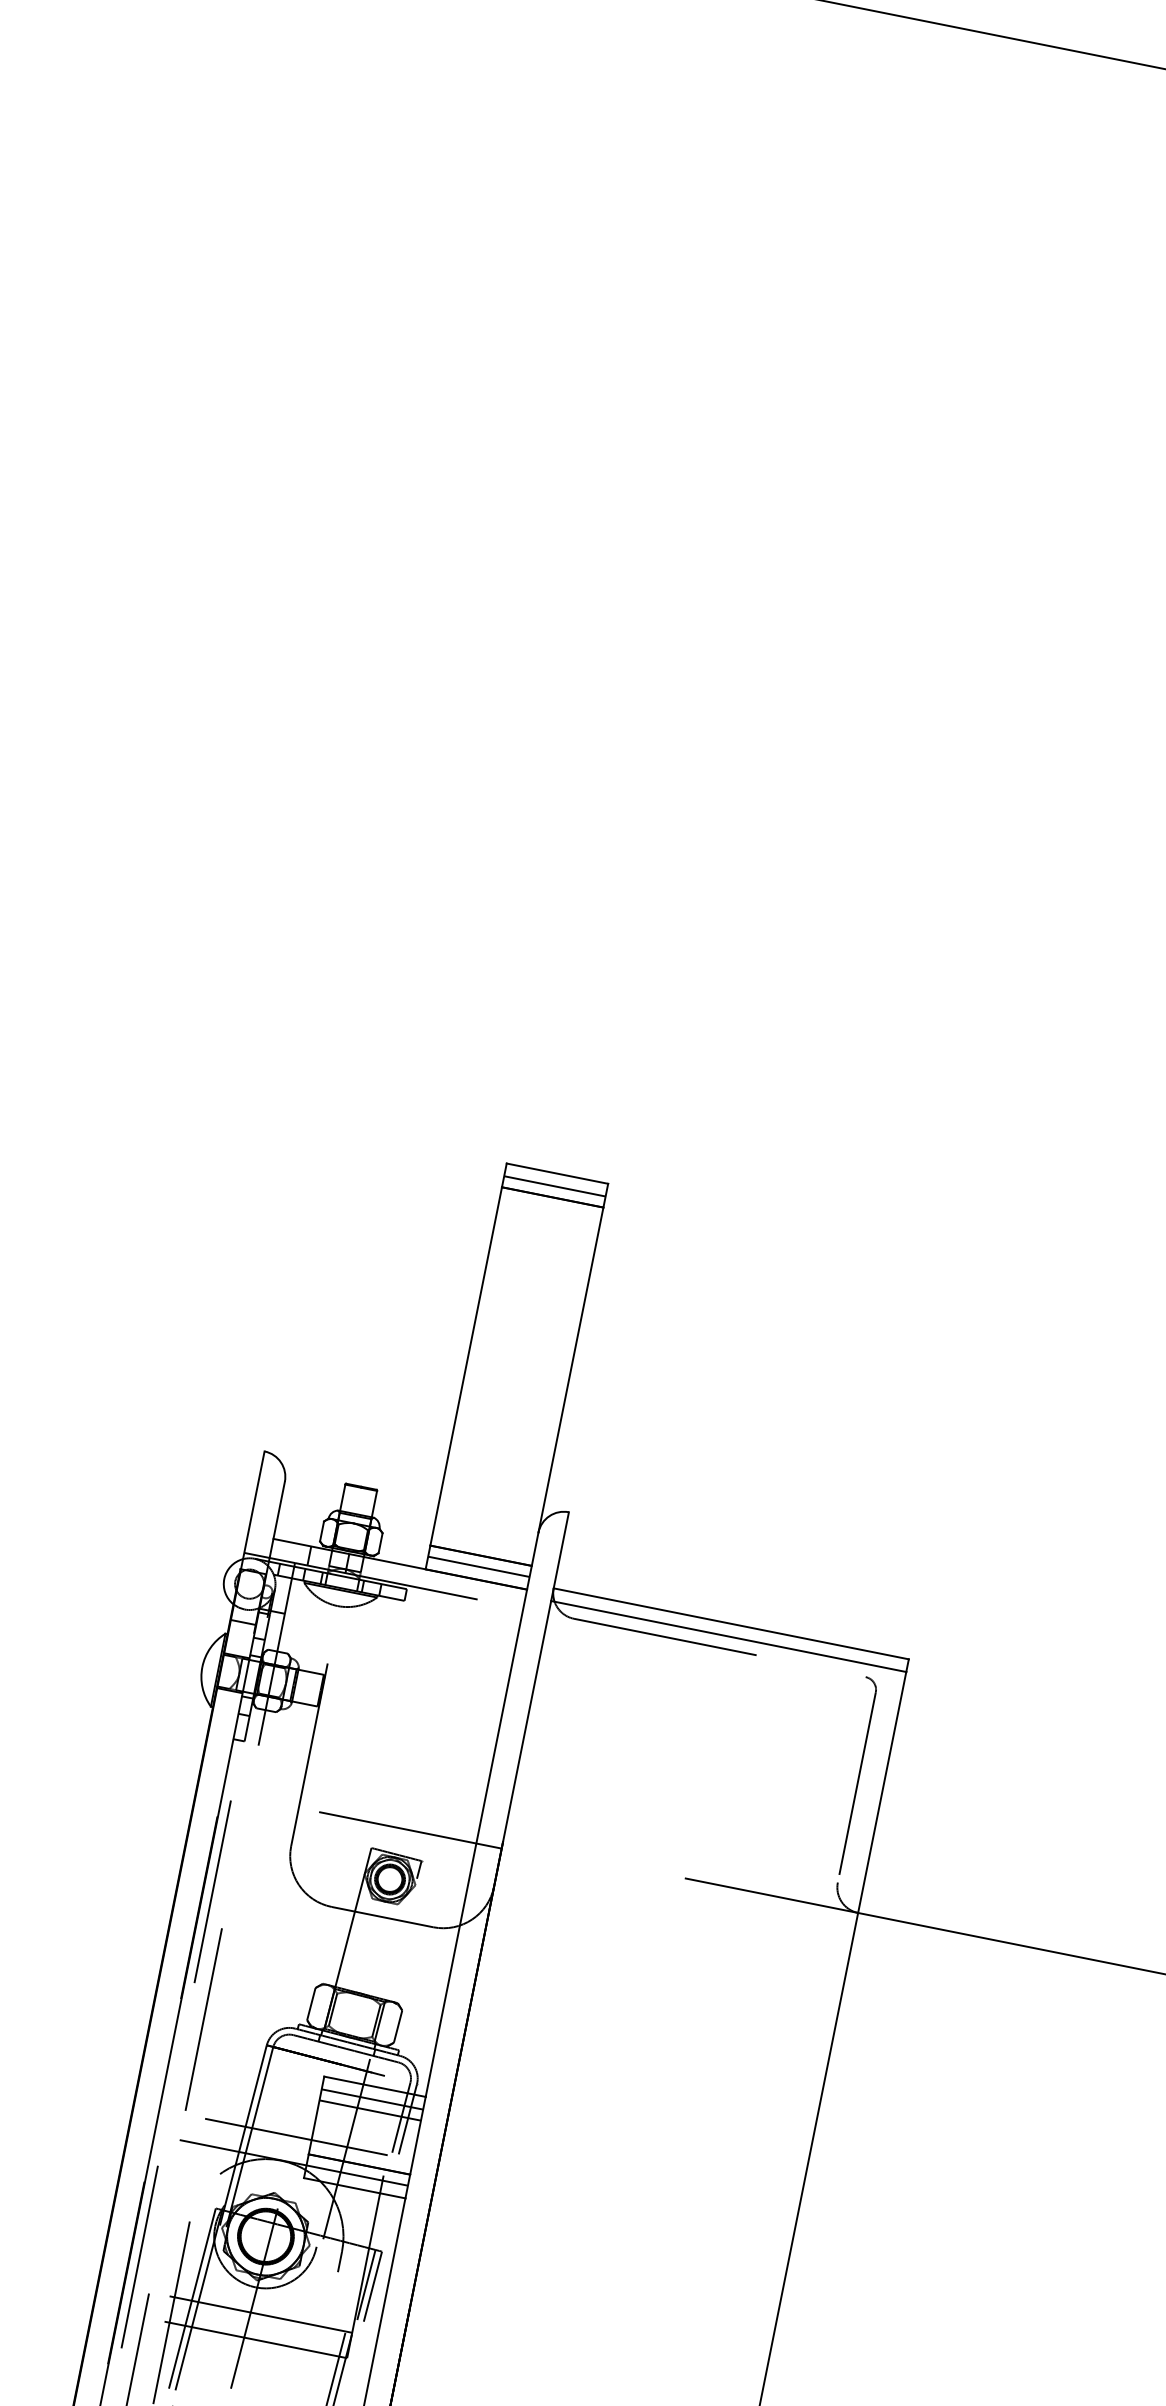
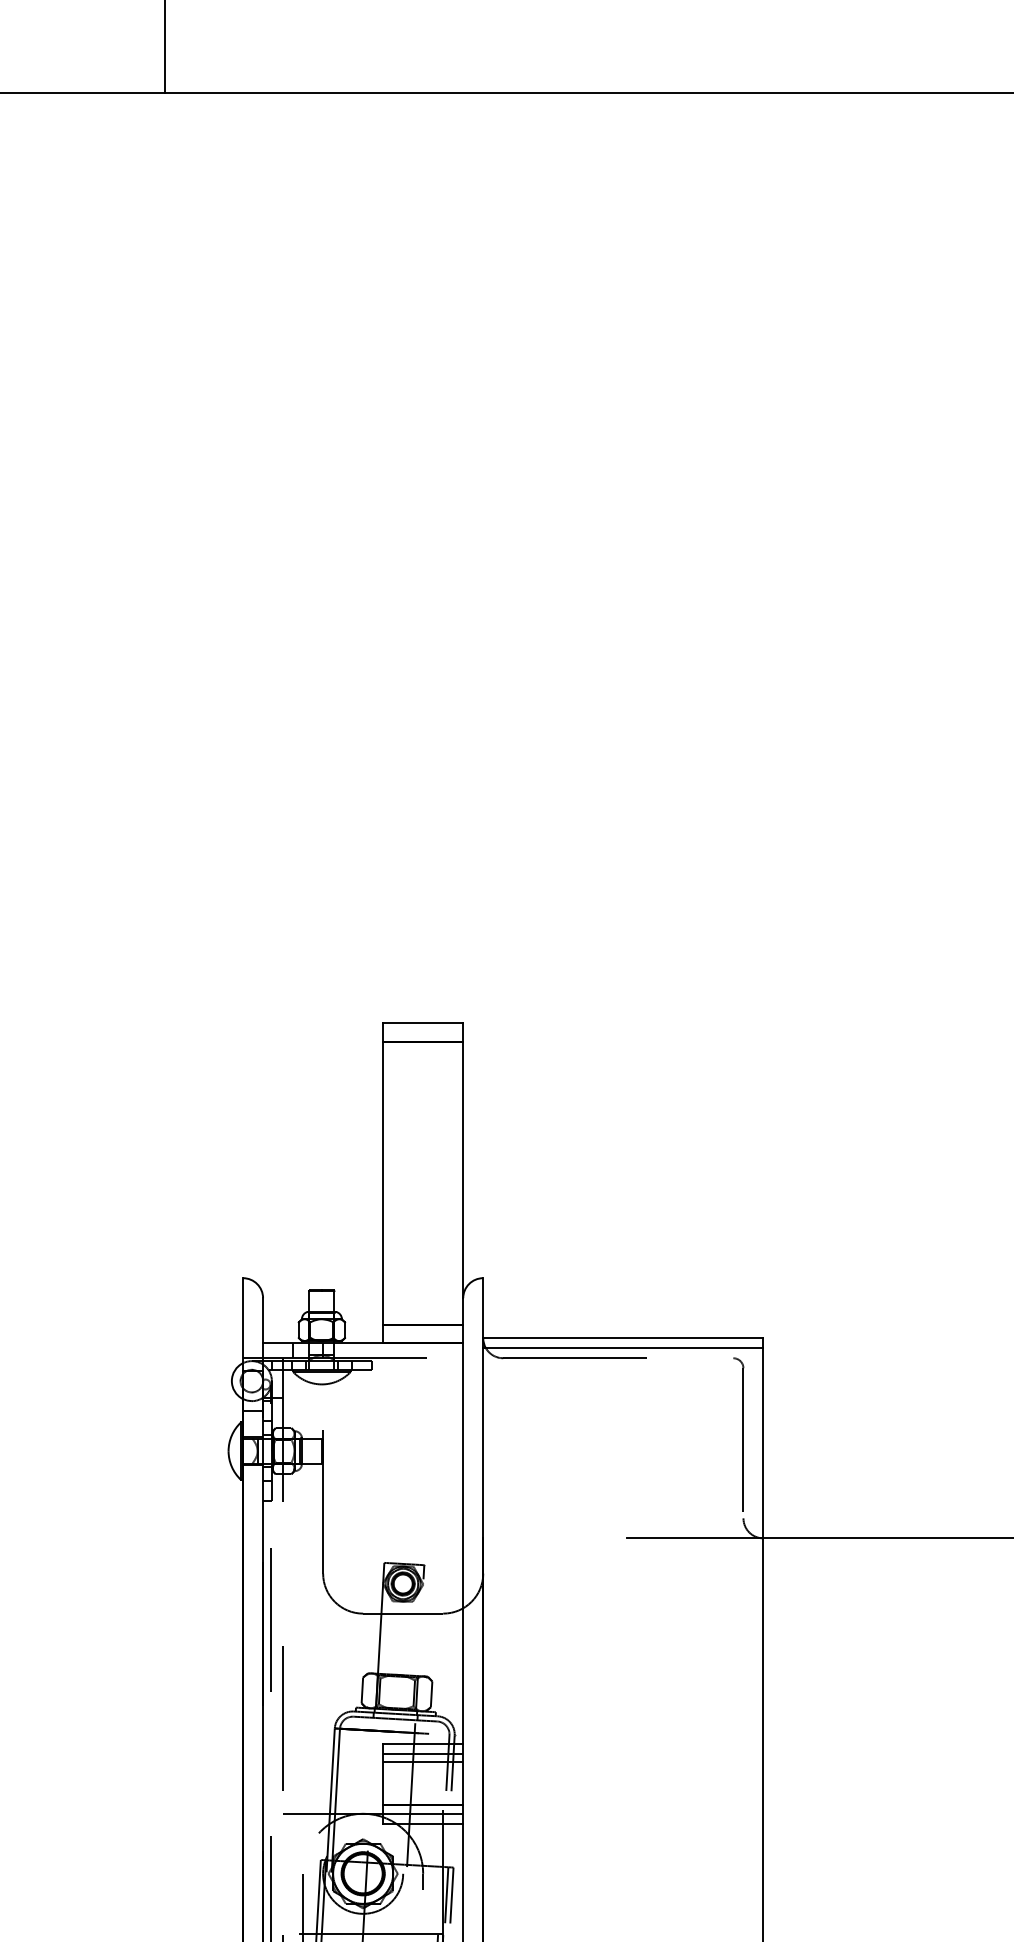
line: (555, 1187) -> (423, 1033), removed
line: (479, 1567) -> (423, 1333), removed
line: (400, 1828) -> (403, 1543), removed
line: (286, 2134) -> (363, 1793), removed

